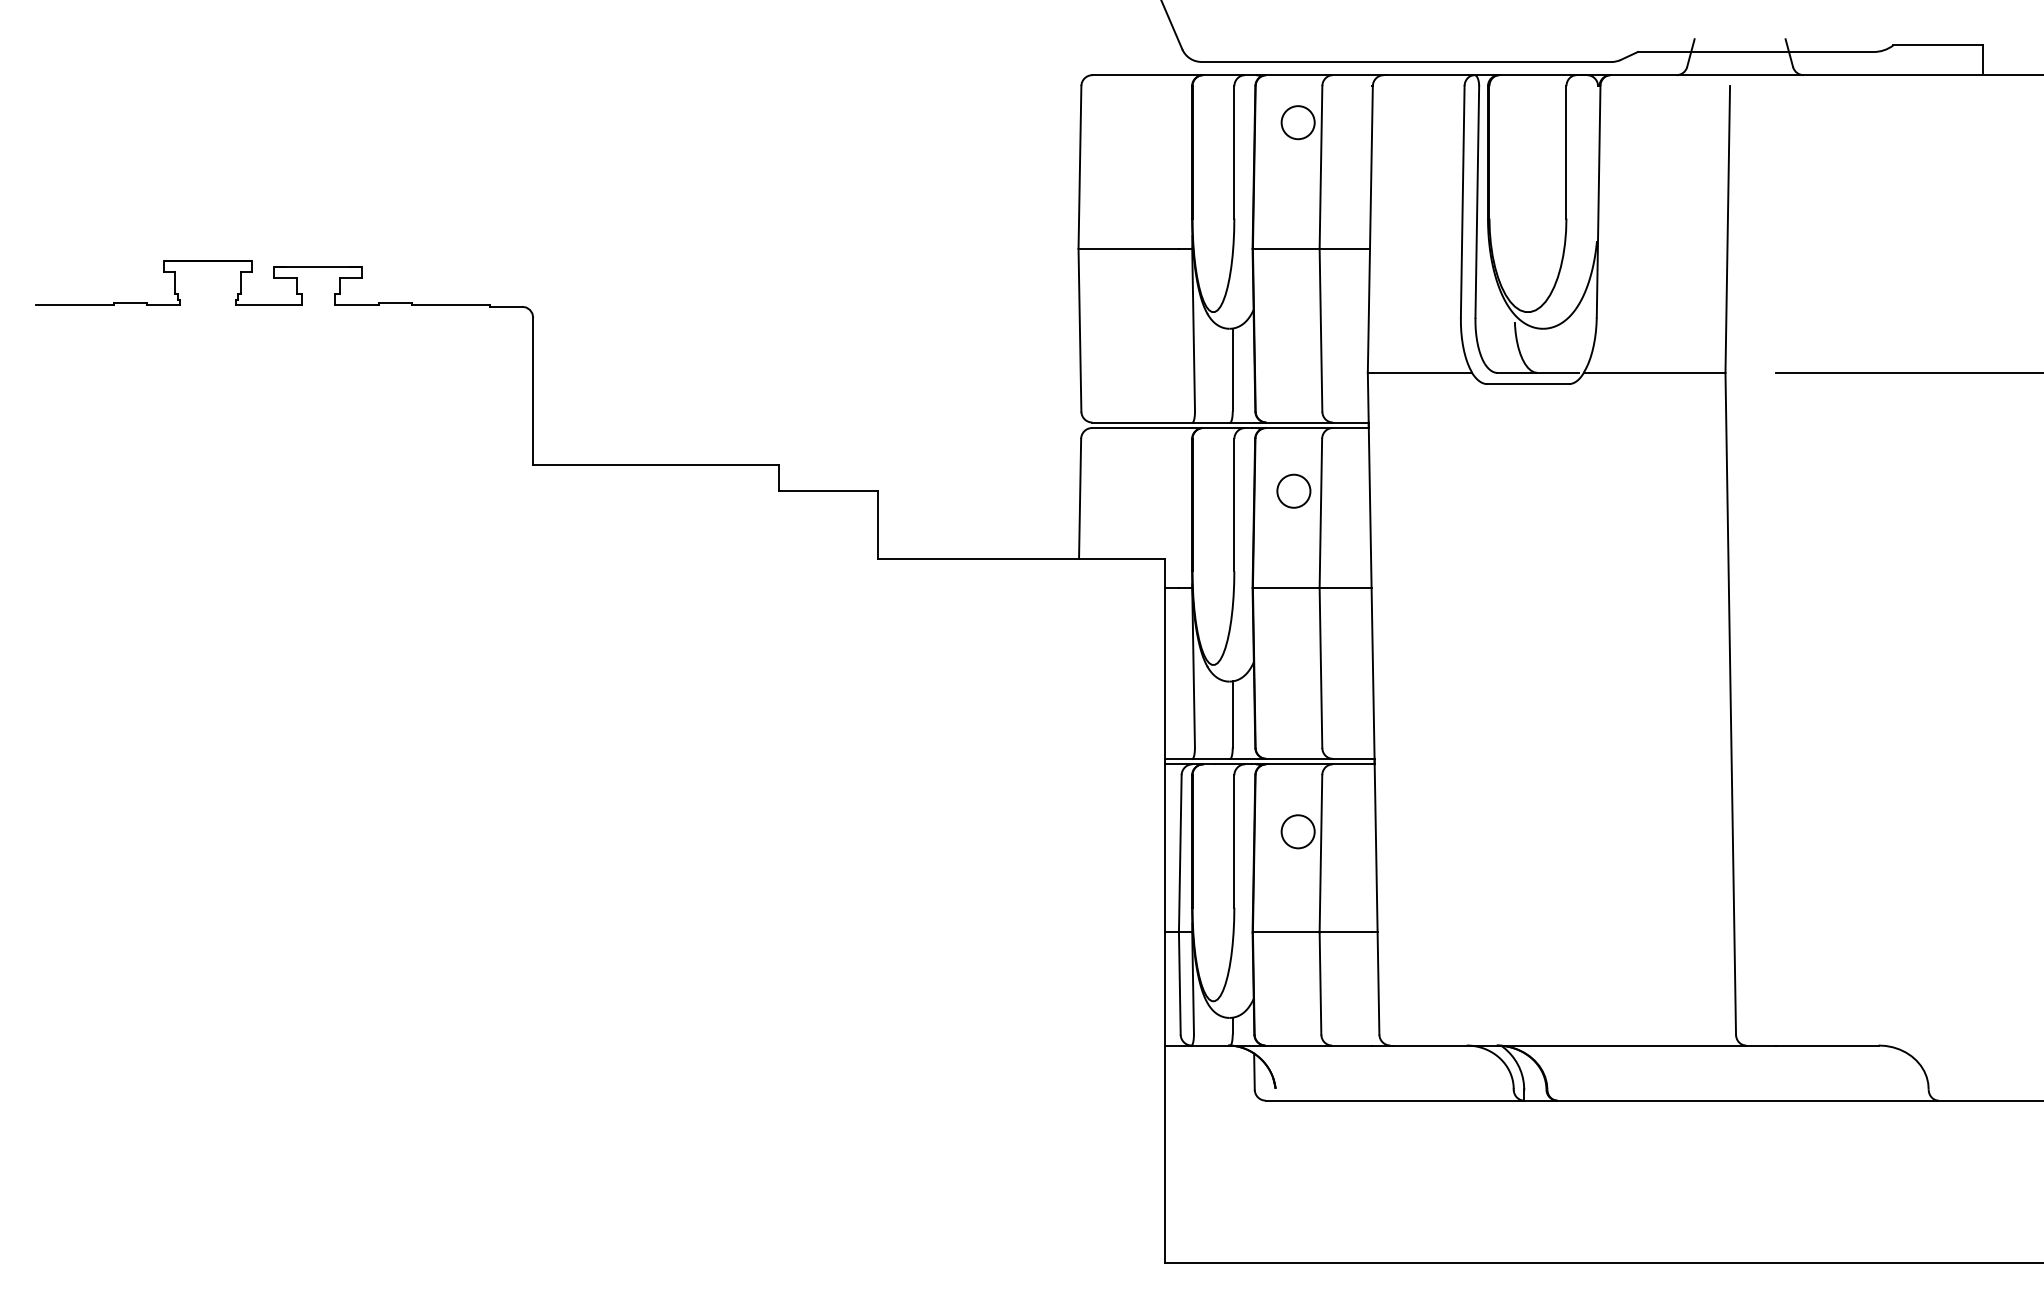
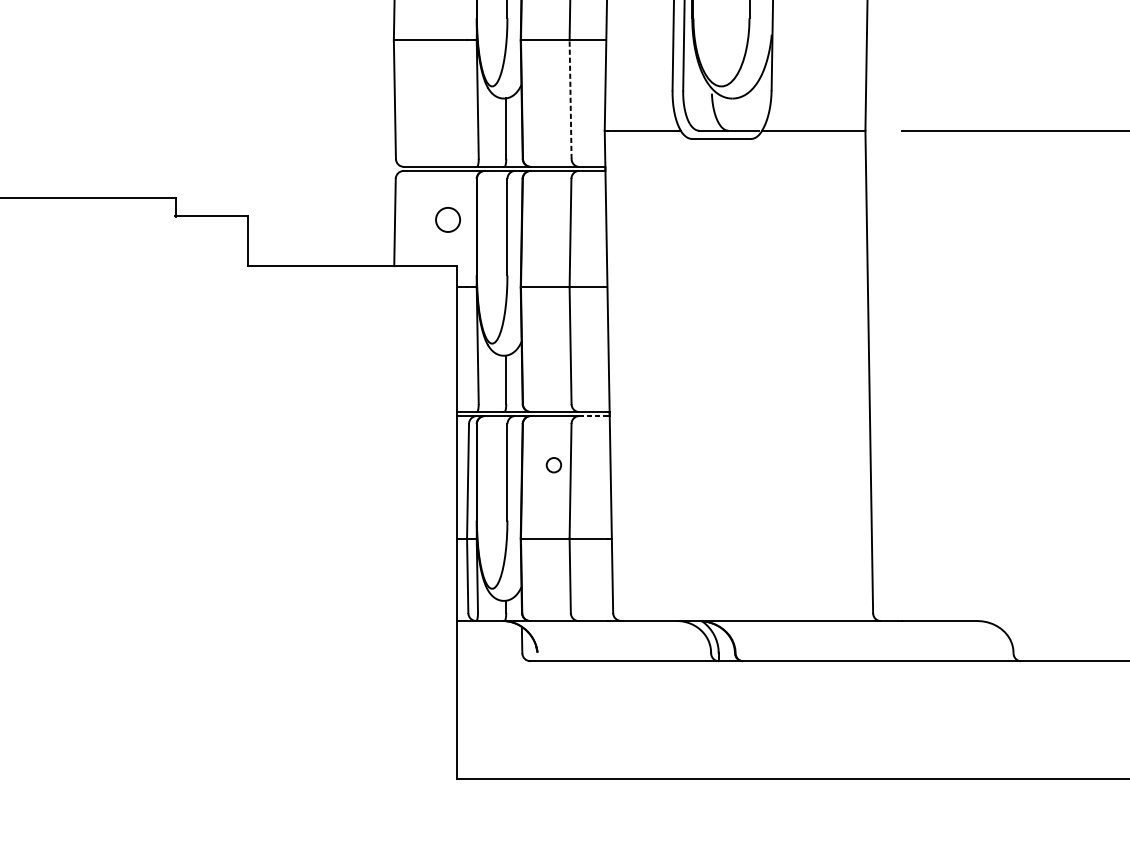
line: (1320, 329) -> (570, 99), solid -> dashed
circle: (1293, 490) -> (447, 219), moved
line: (1352, 764) -> (593, 416), solid -> dashed
circle: (1297, 831) -> (553, 465), size x0.6

